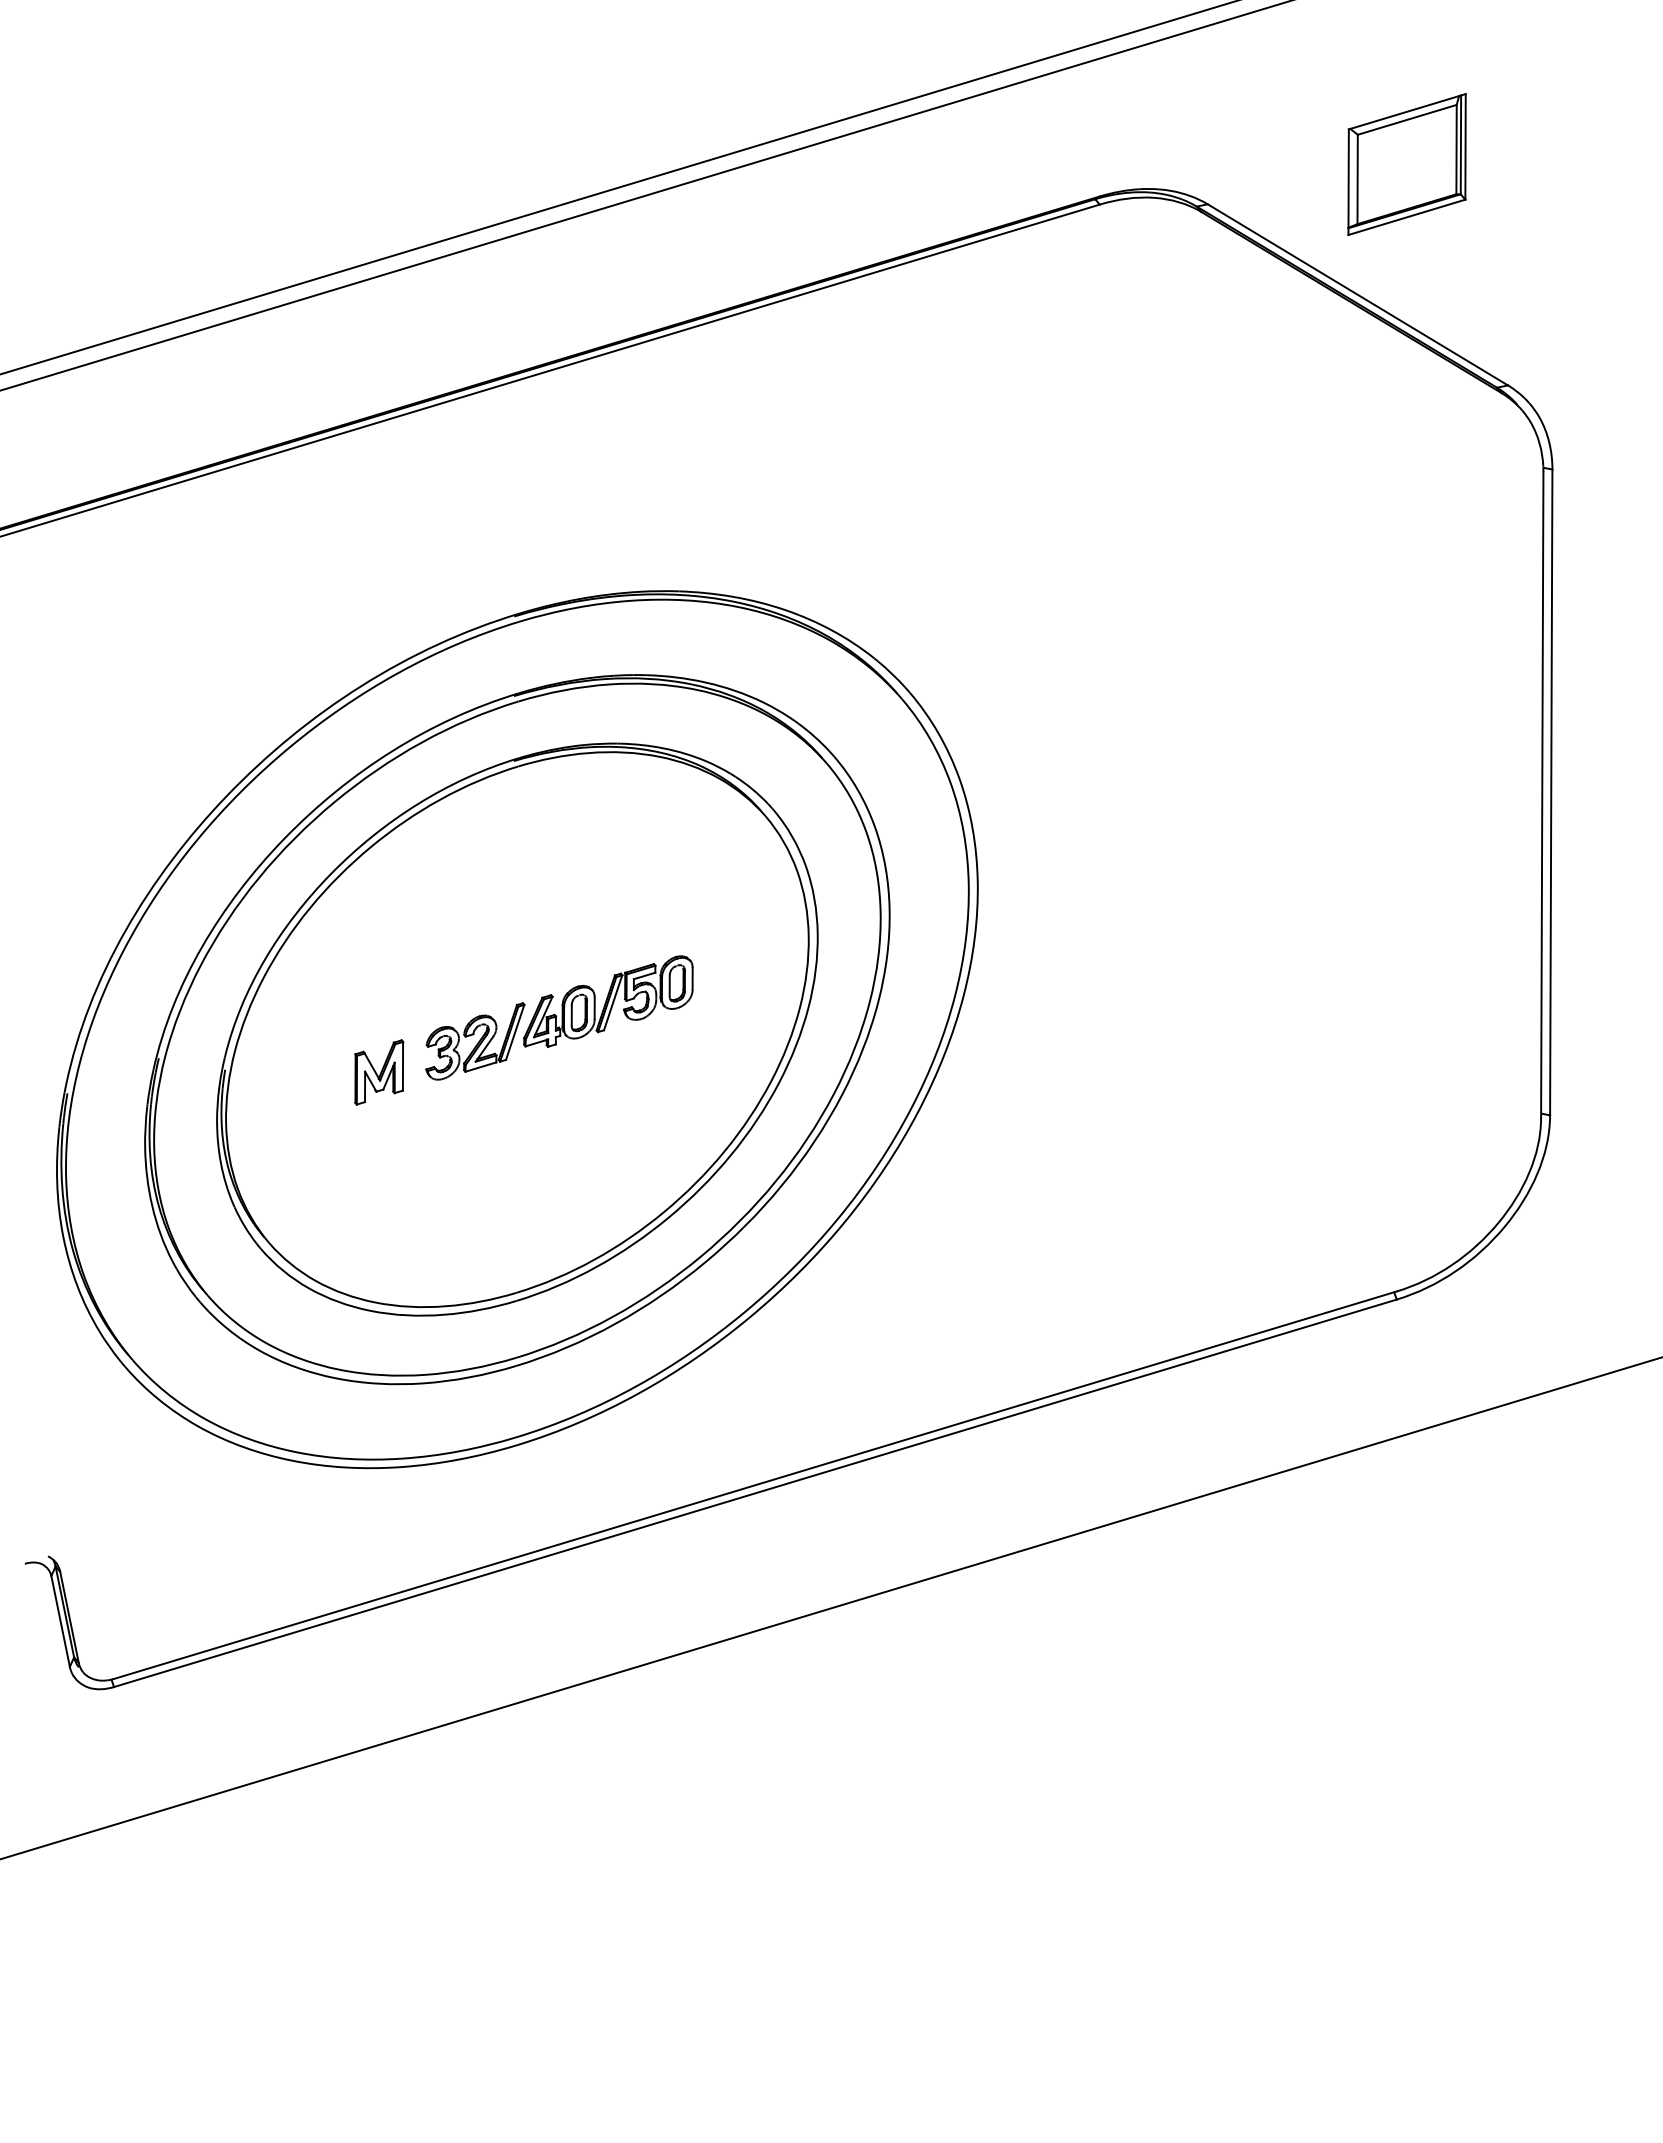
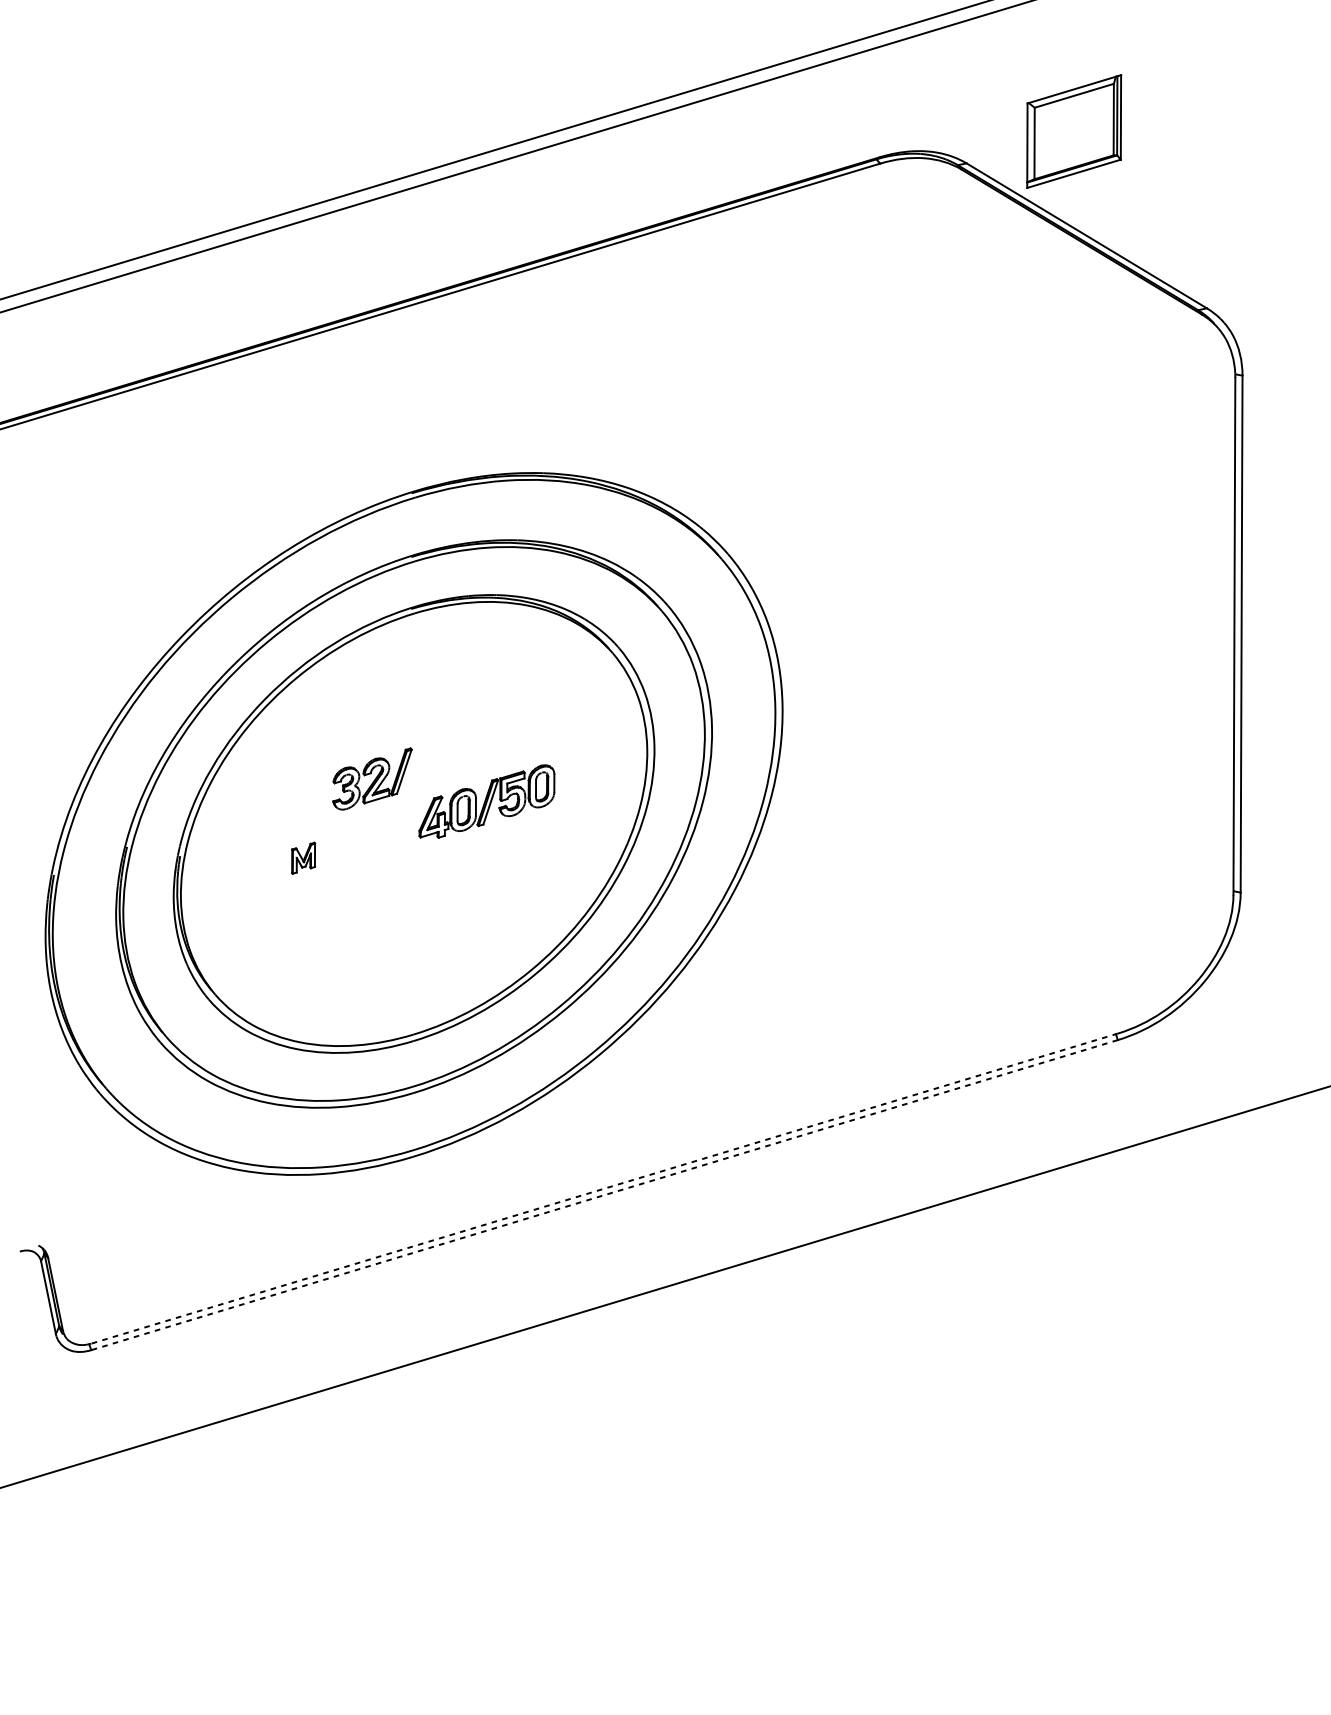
part: (1406, 164) -> (1073, 131), moved
part: (475, 1041) -> (372, 779), moved
part: (379, 1072) -> (303, 858), size x0.6
line: (755, 1485) -> (604, 1188), solid -> dashed
line: (755, 1493) -> (604, 1195), solid -> dashed

